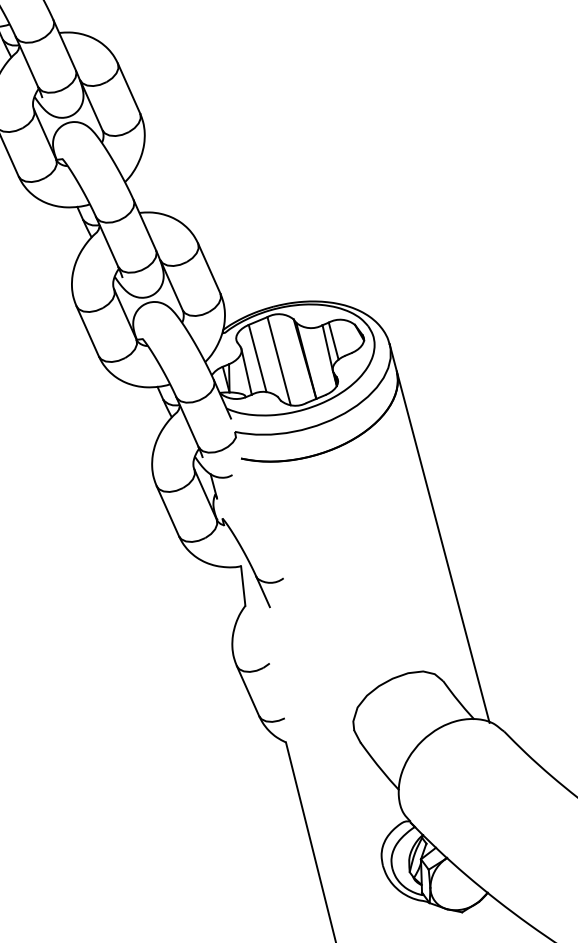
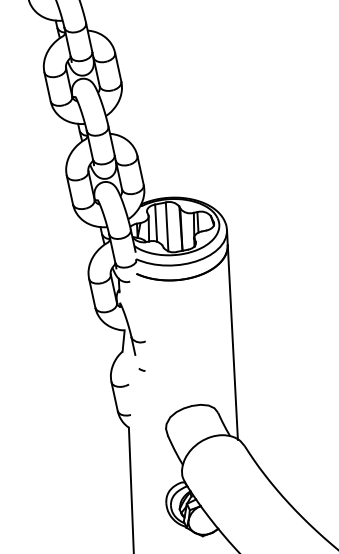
arc: (286, 631) -> (141, 369), added

